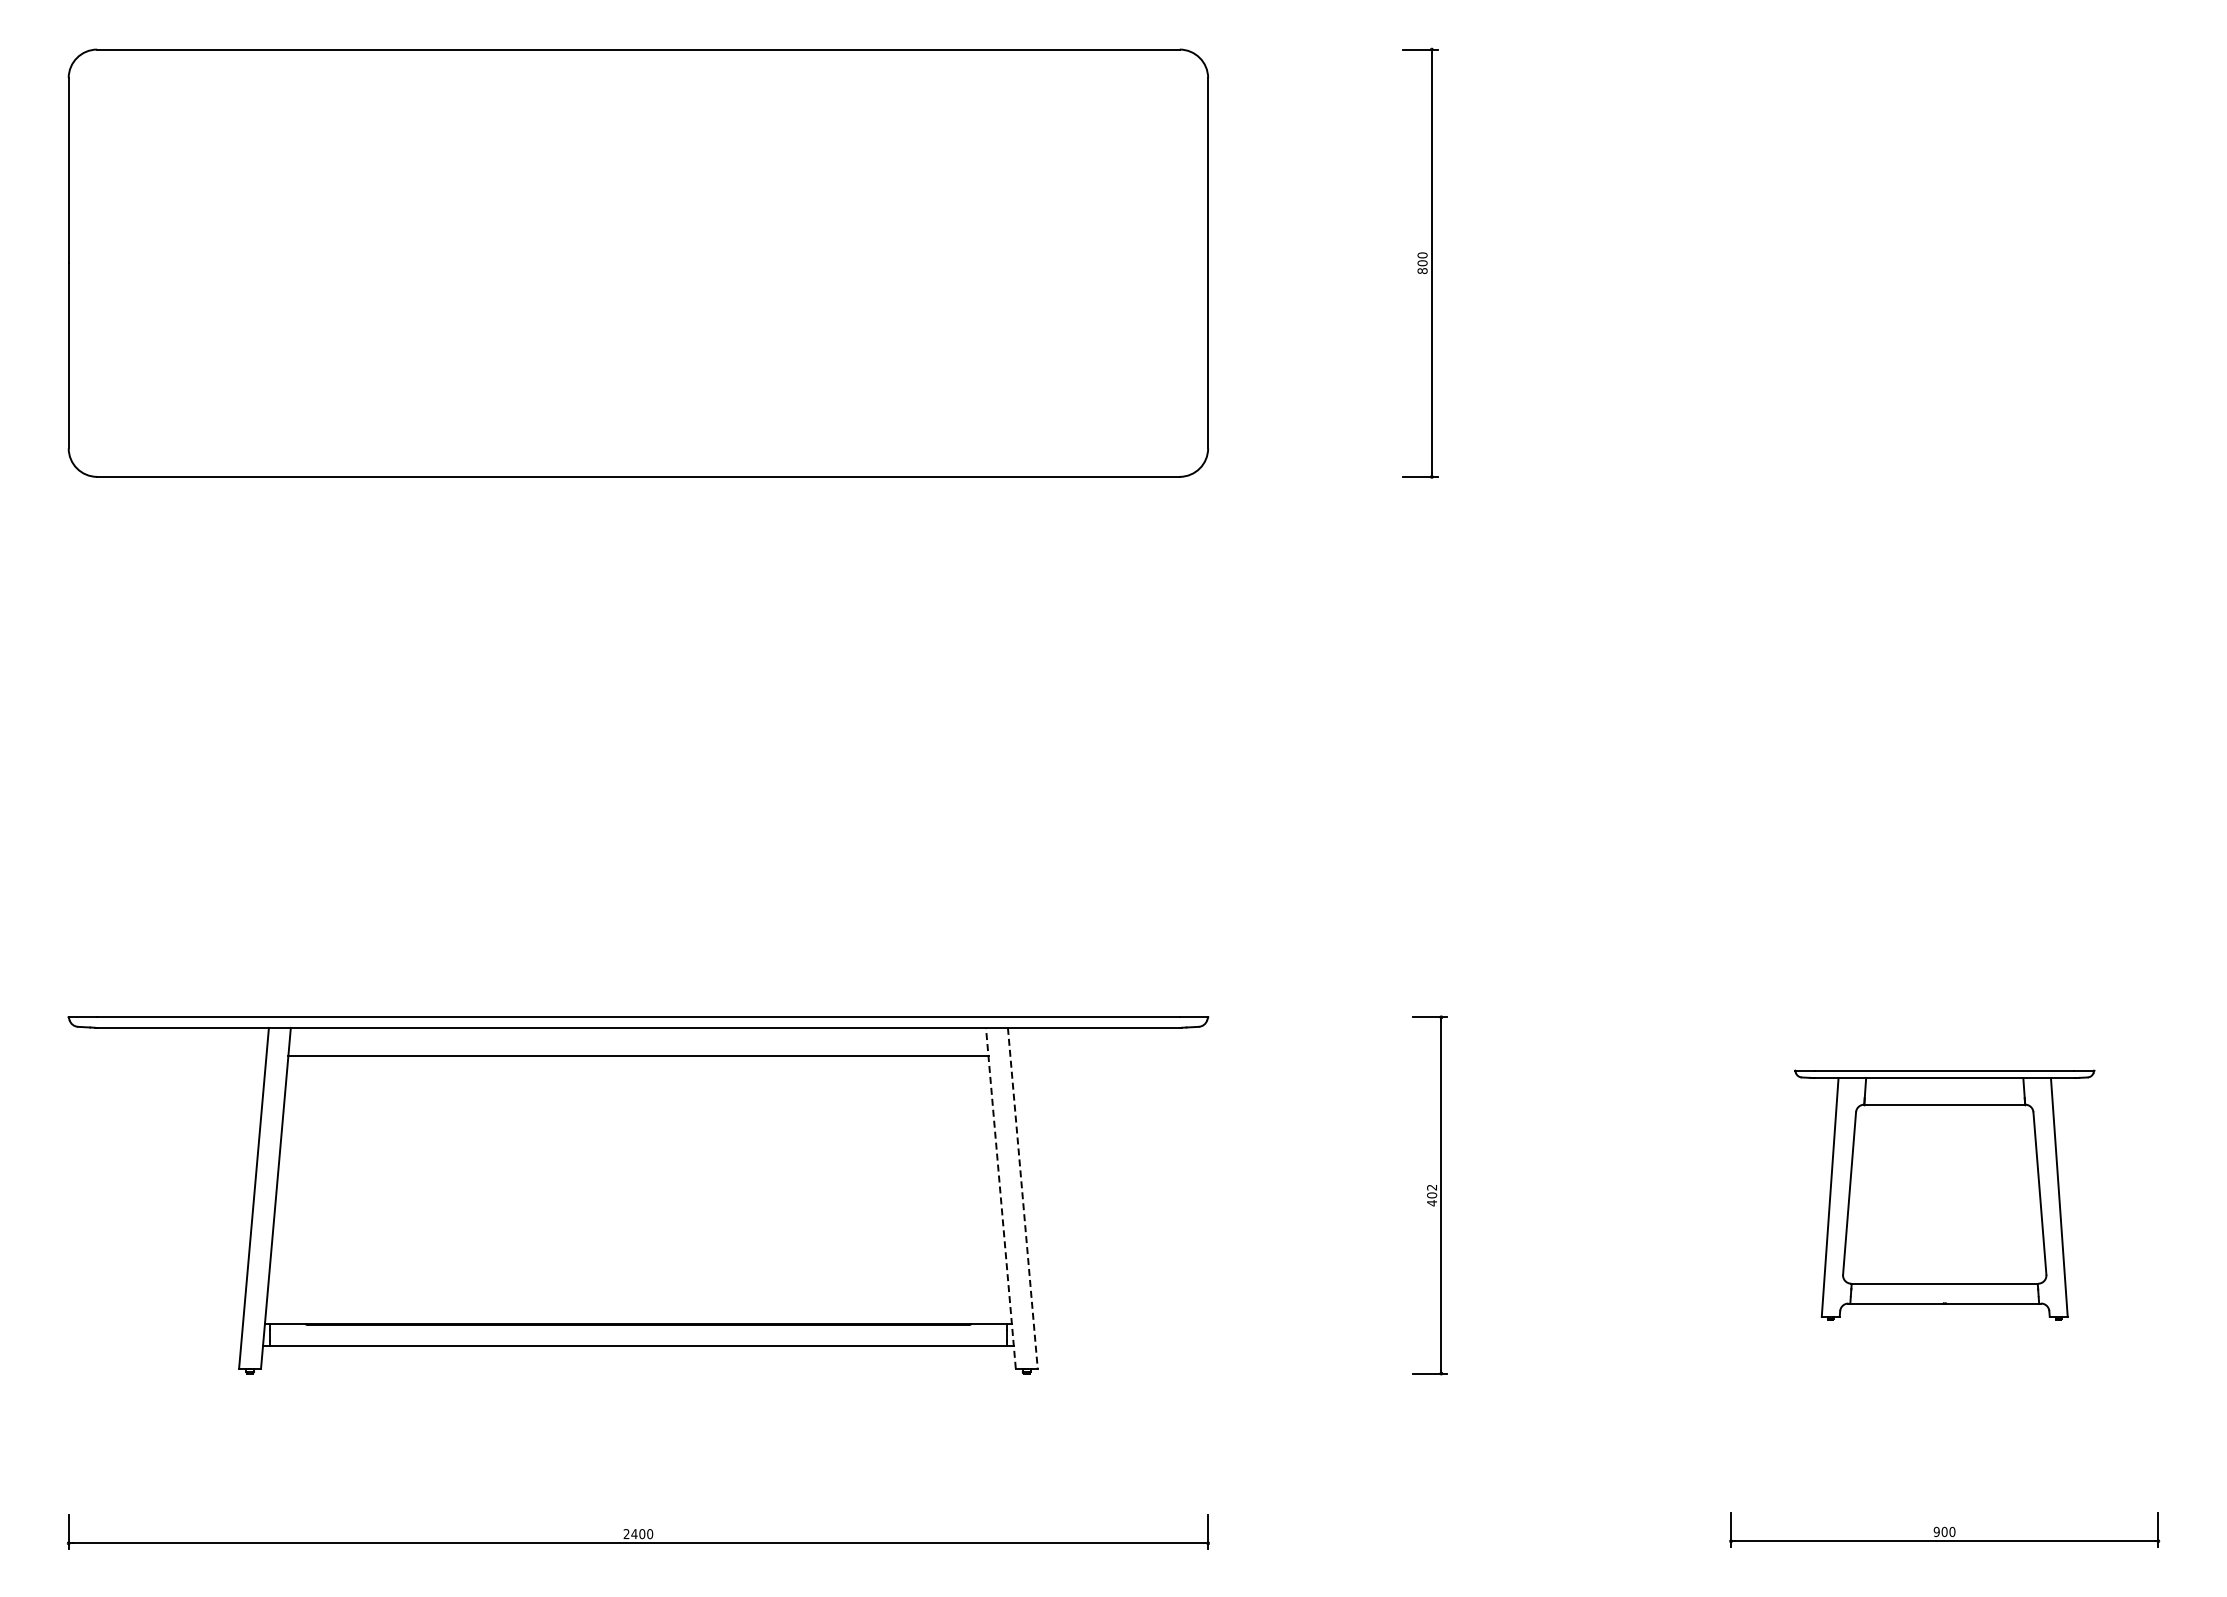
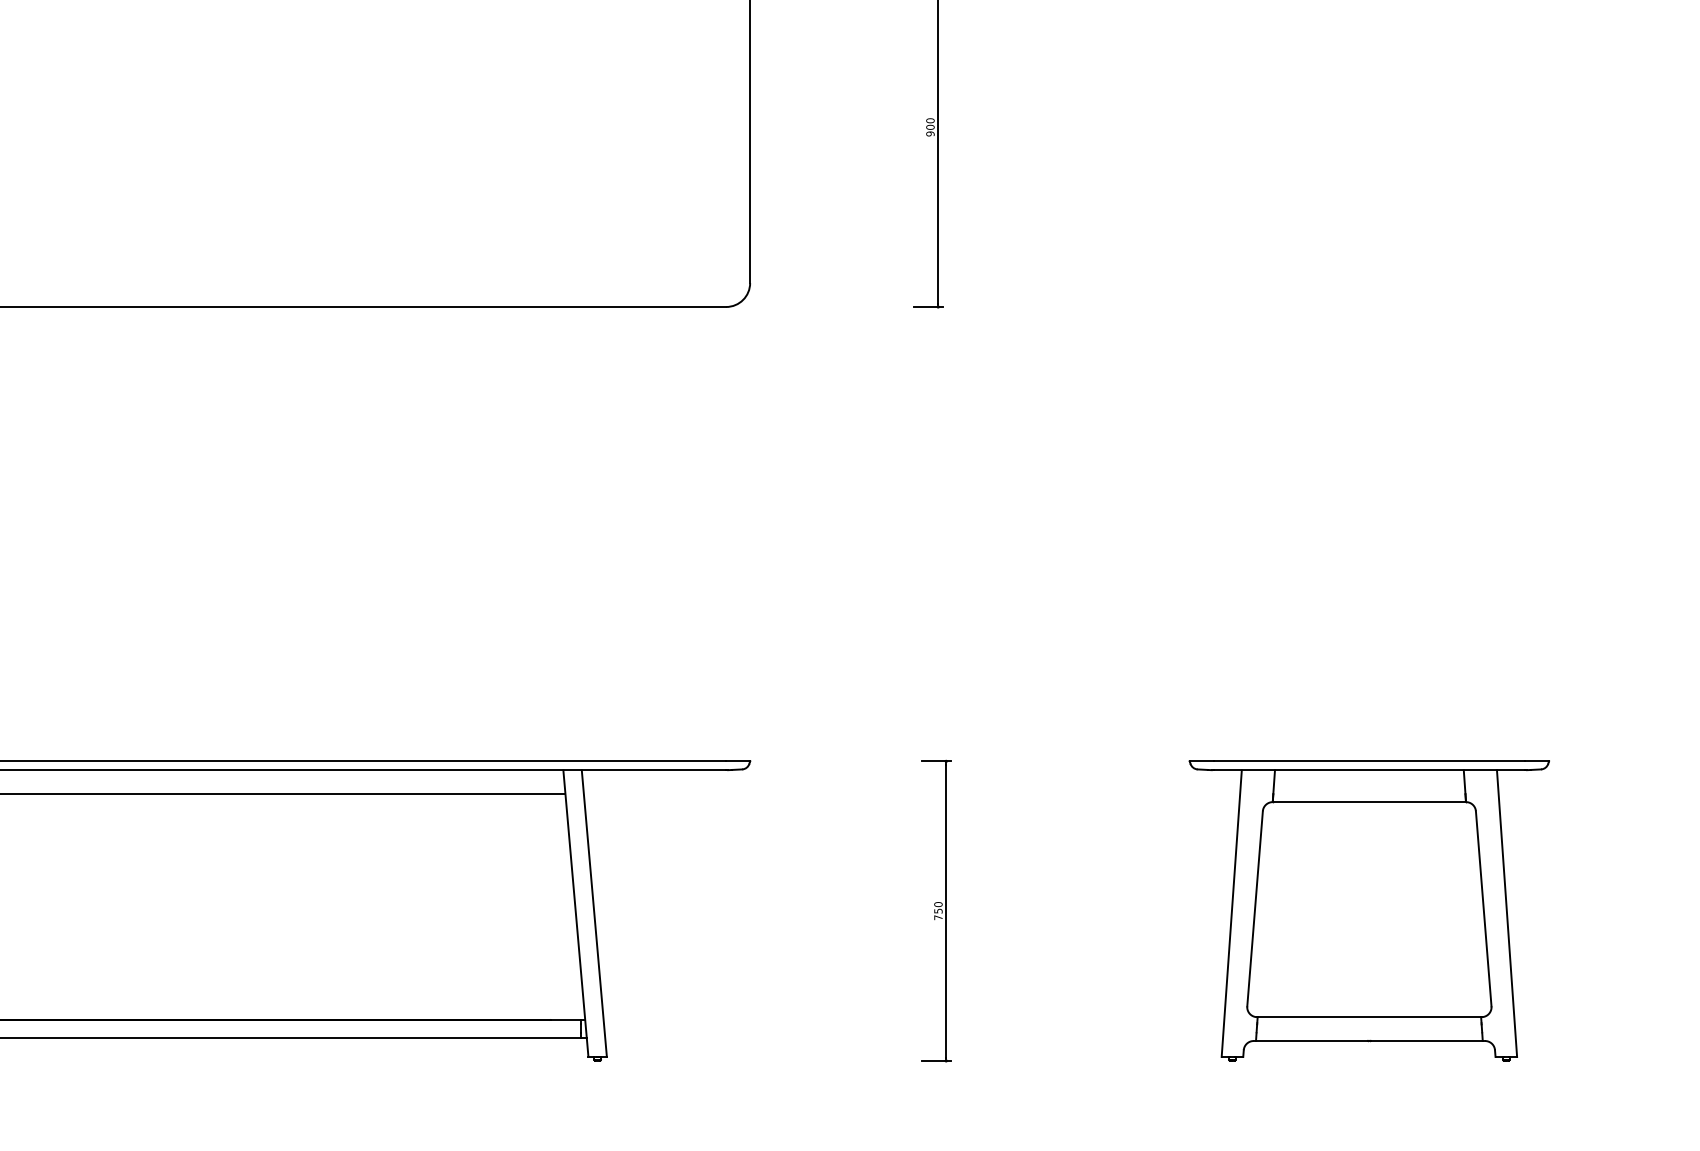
text: (1422, 271) -> (930, 134), 800 -> 900
text: (1432, 1195) -> (938, 911), 402 -> 750
part: (1944, 1195) -> (1369, 911), size x1.43
line: (1000, 1197) -> (575, 912), dashed -> solid
line: (1022, 1198) -> (594, 913), dashed -> solid

